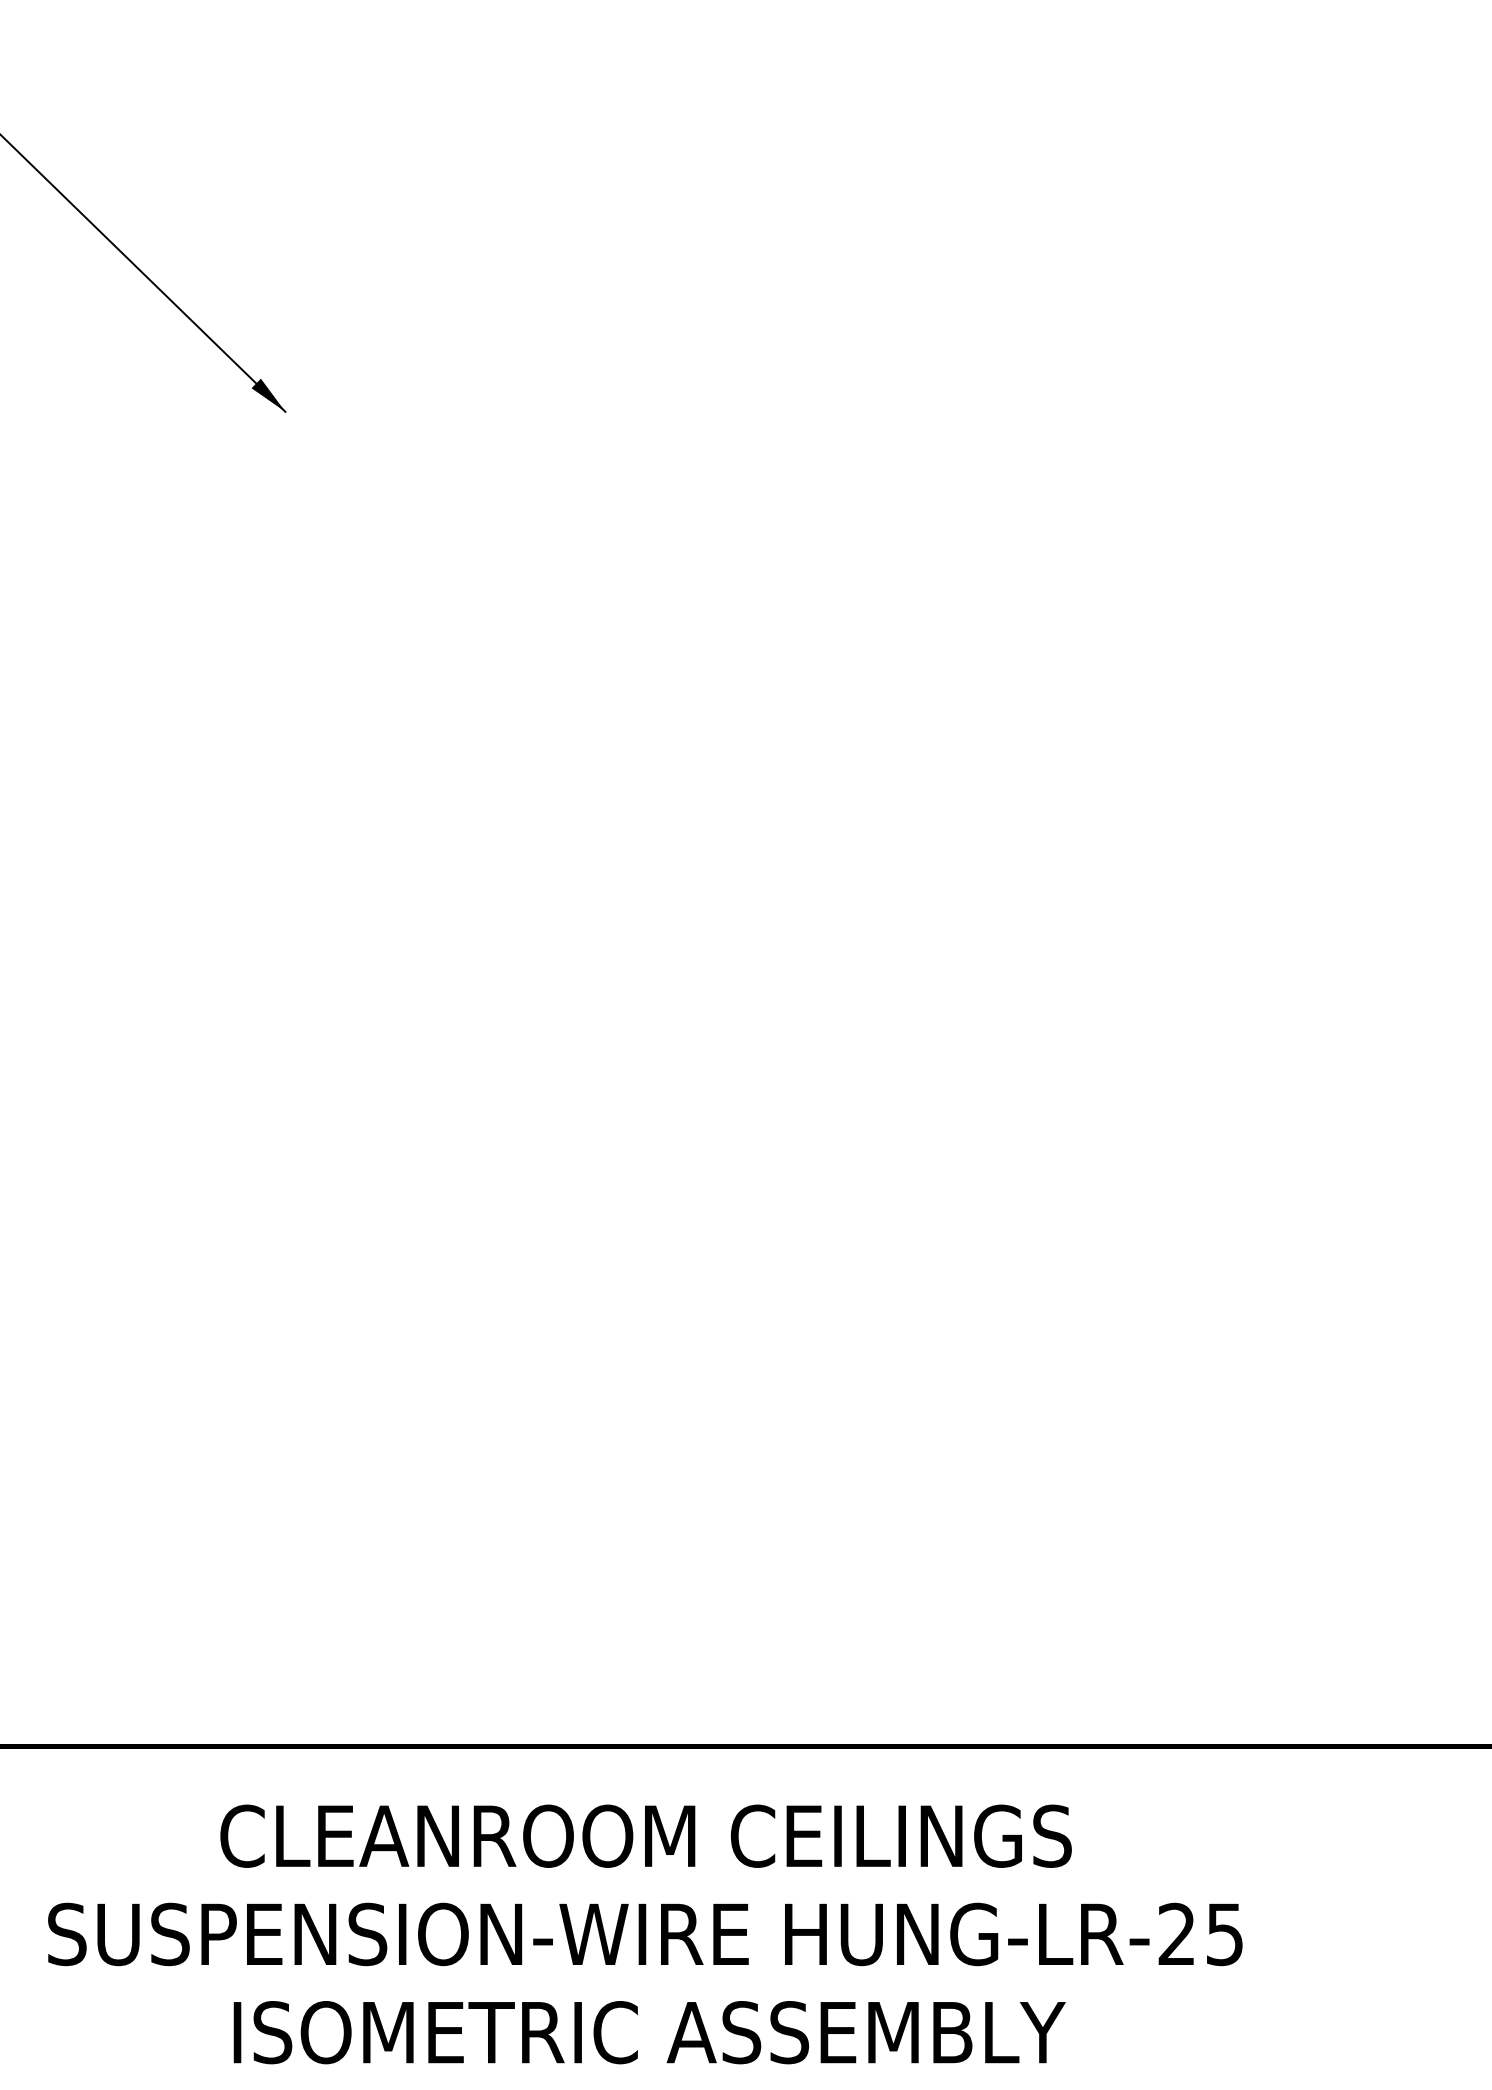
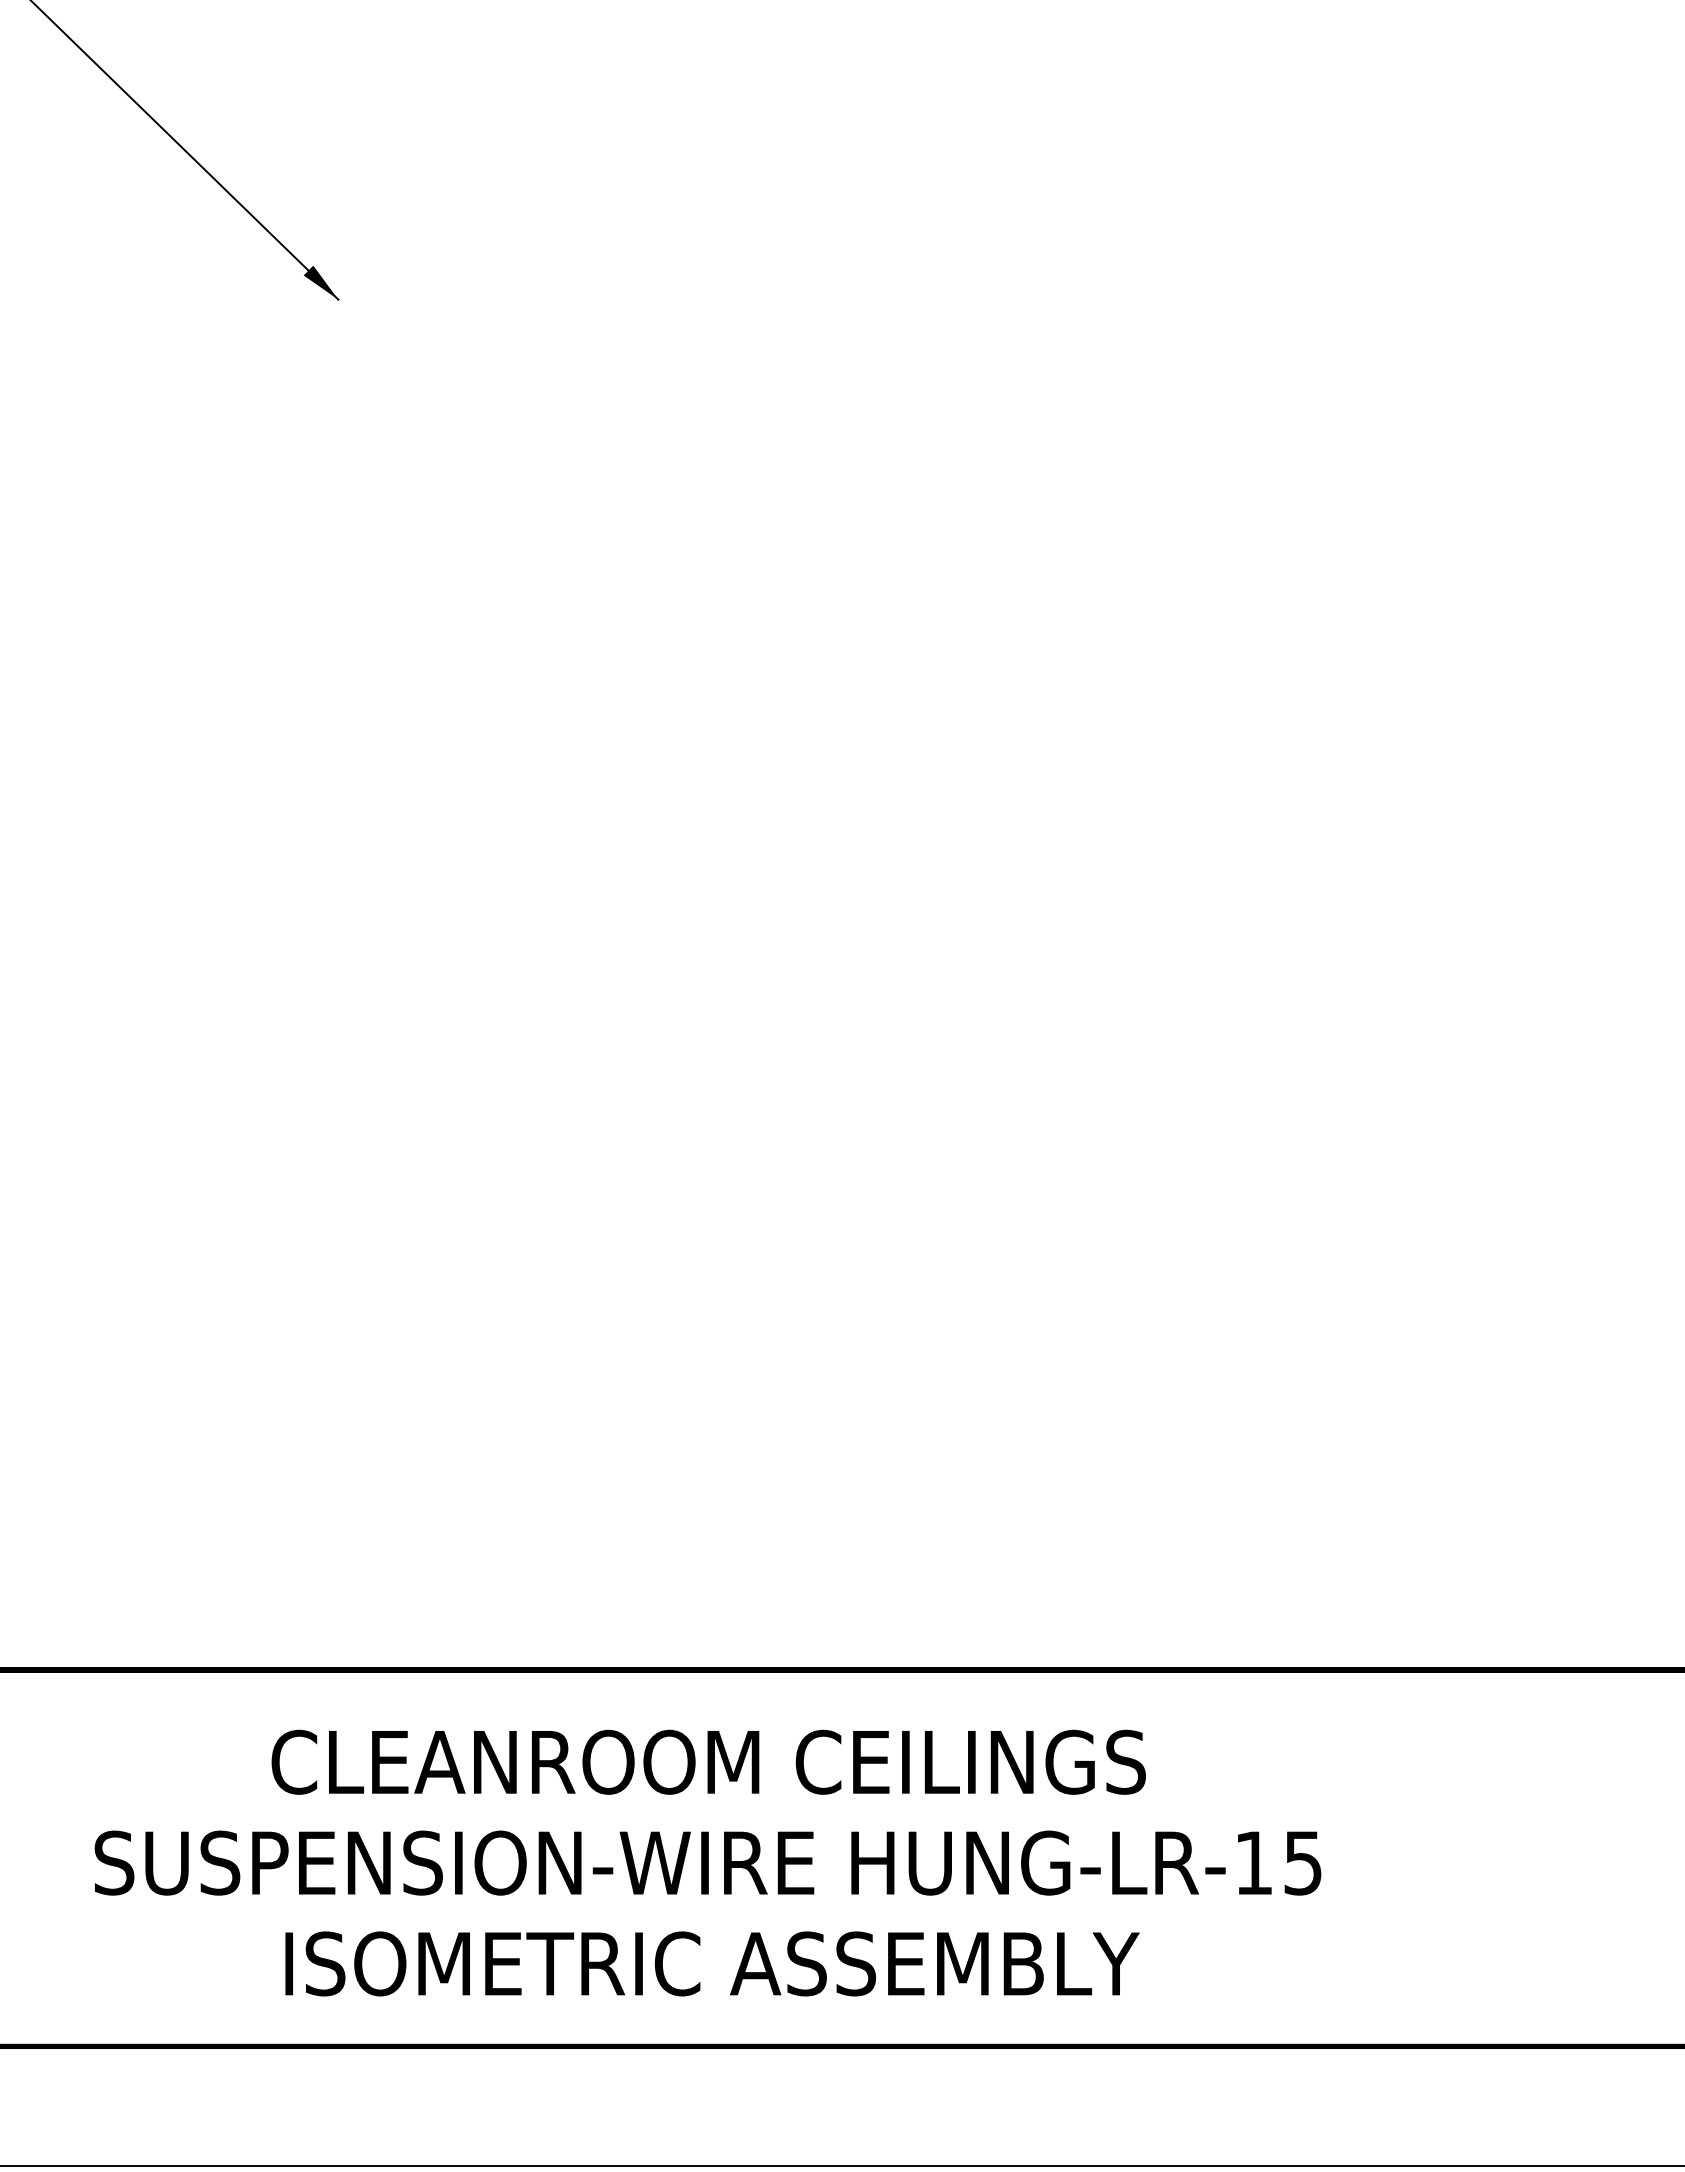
text: (1176, 1933) -> (1253, 1862), HUNG-LR-25 -> HUNG-LR-15

